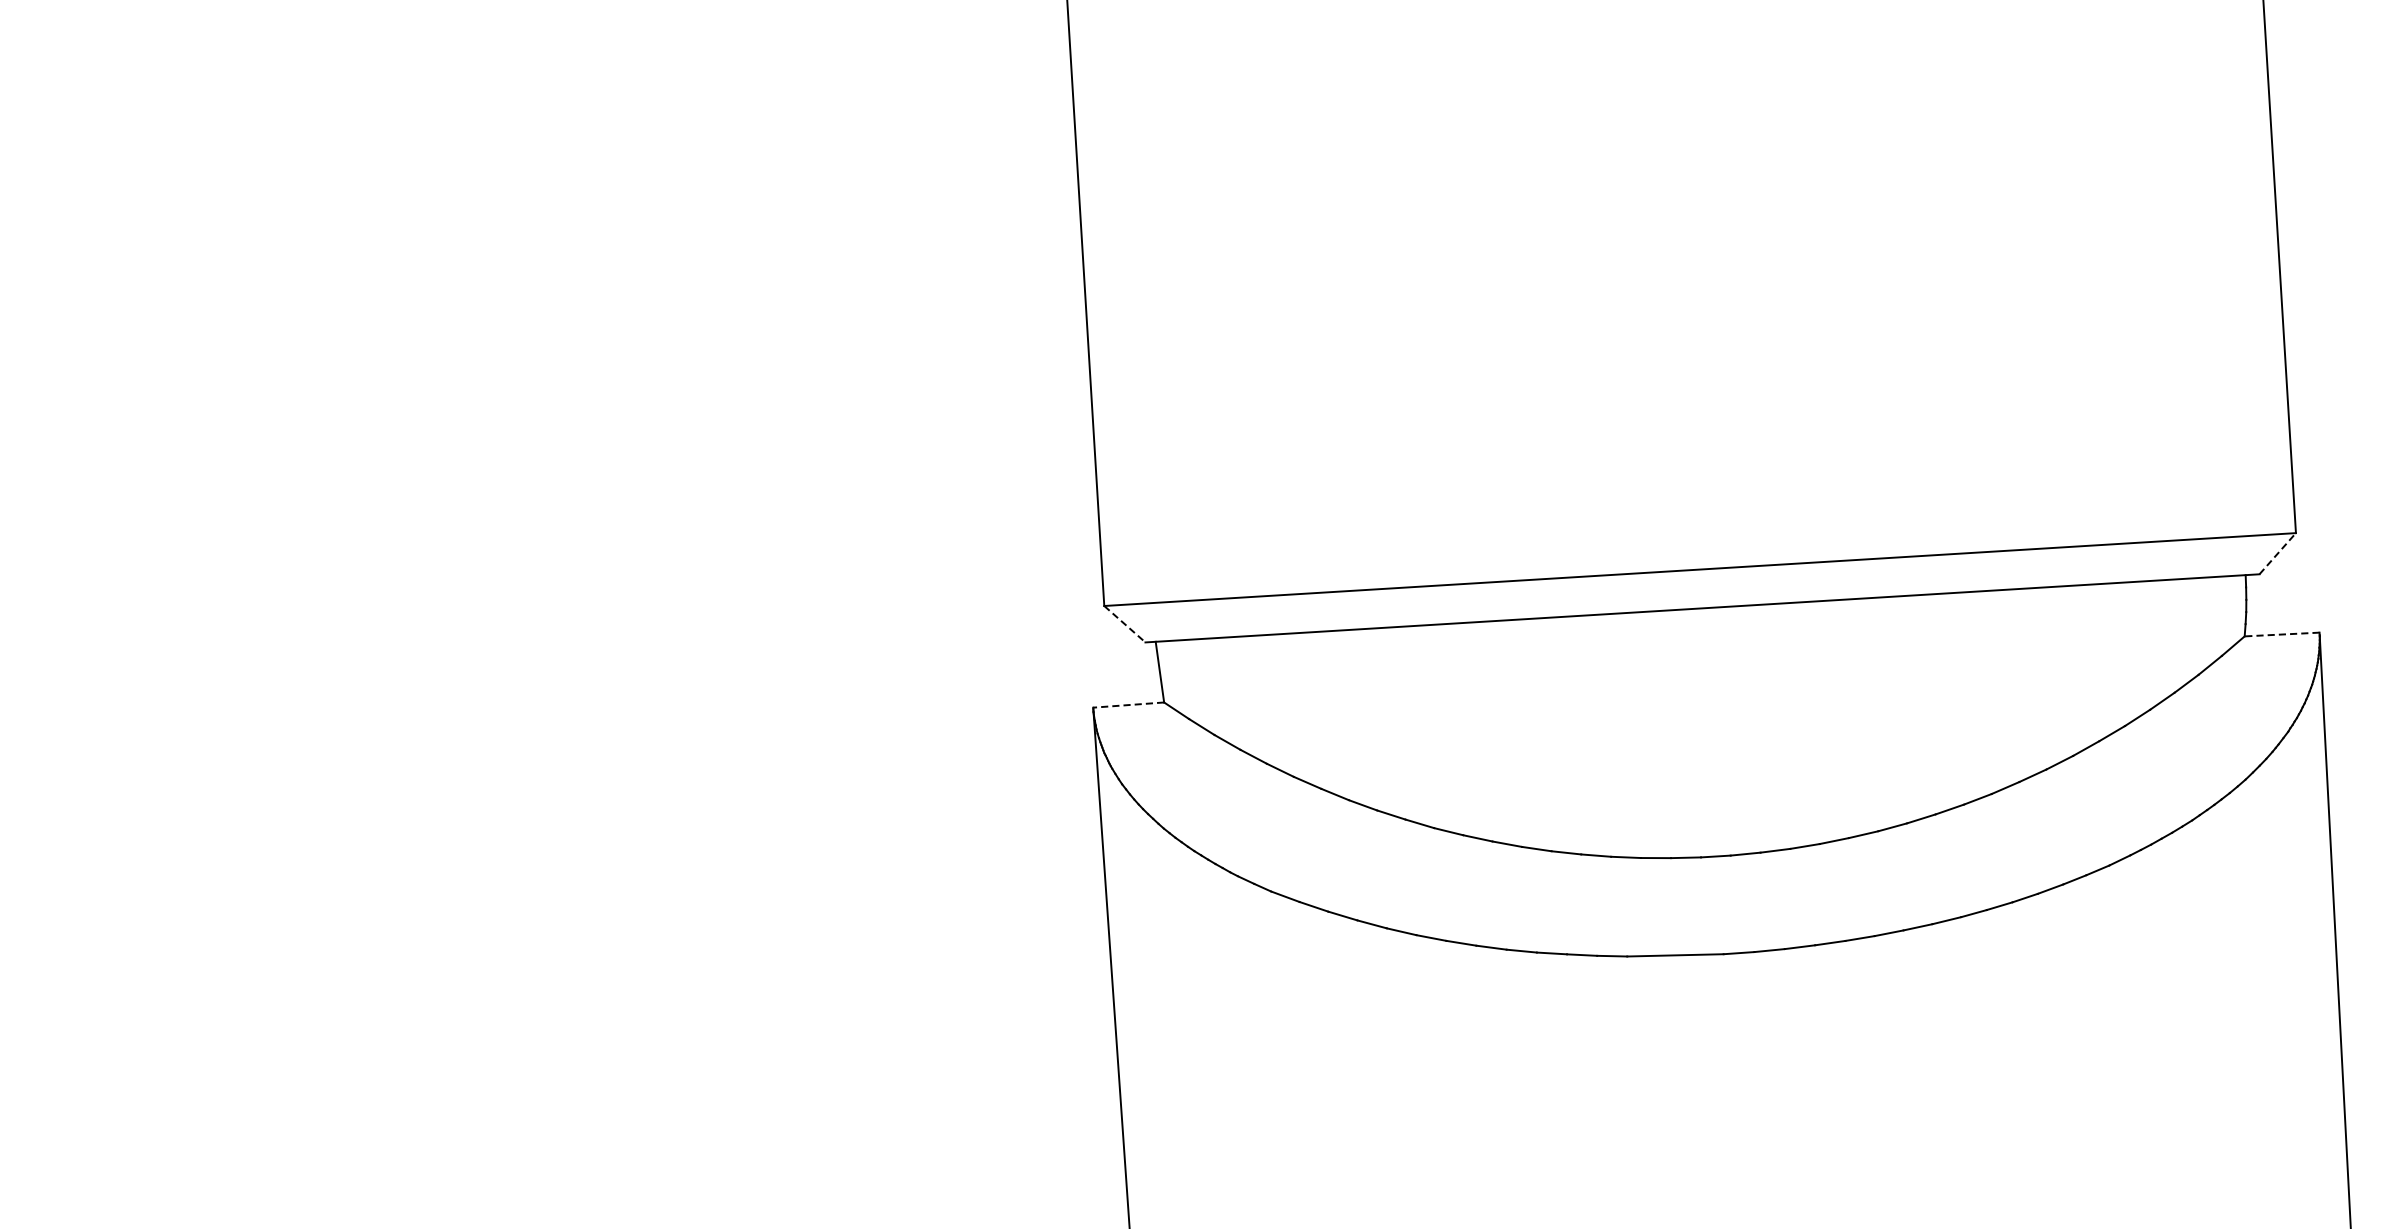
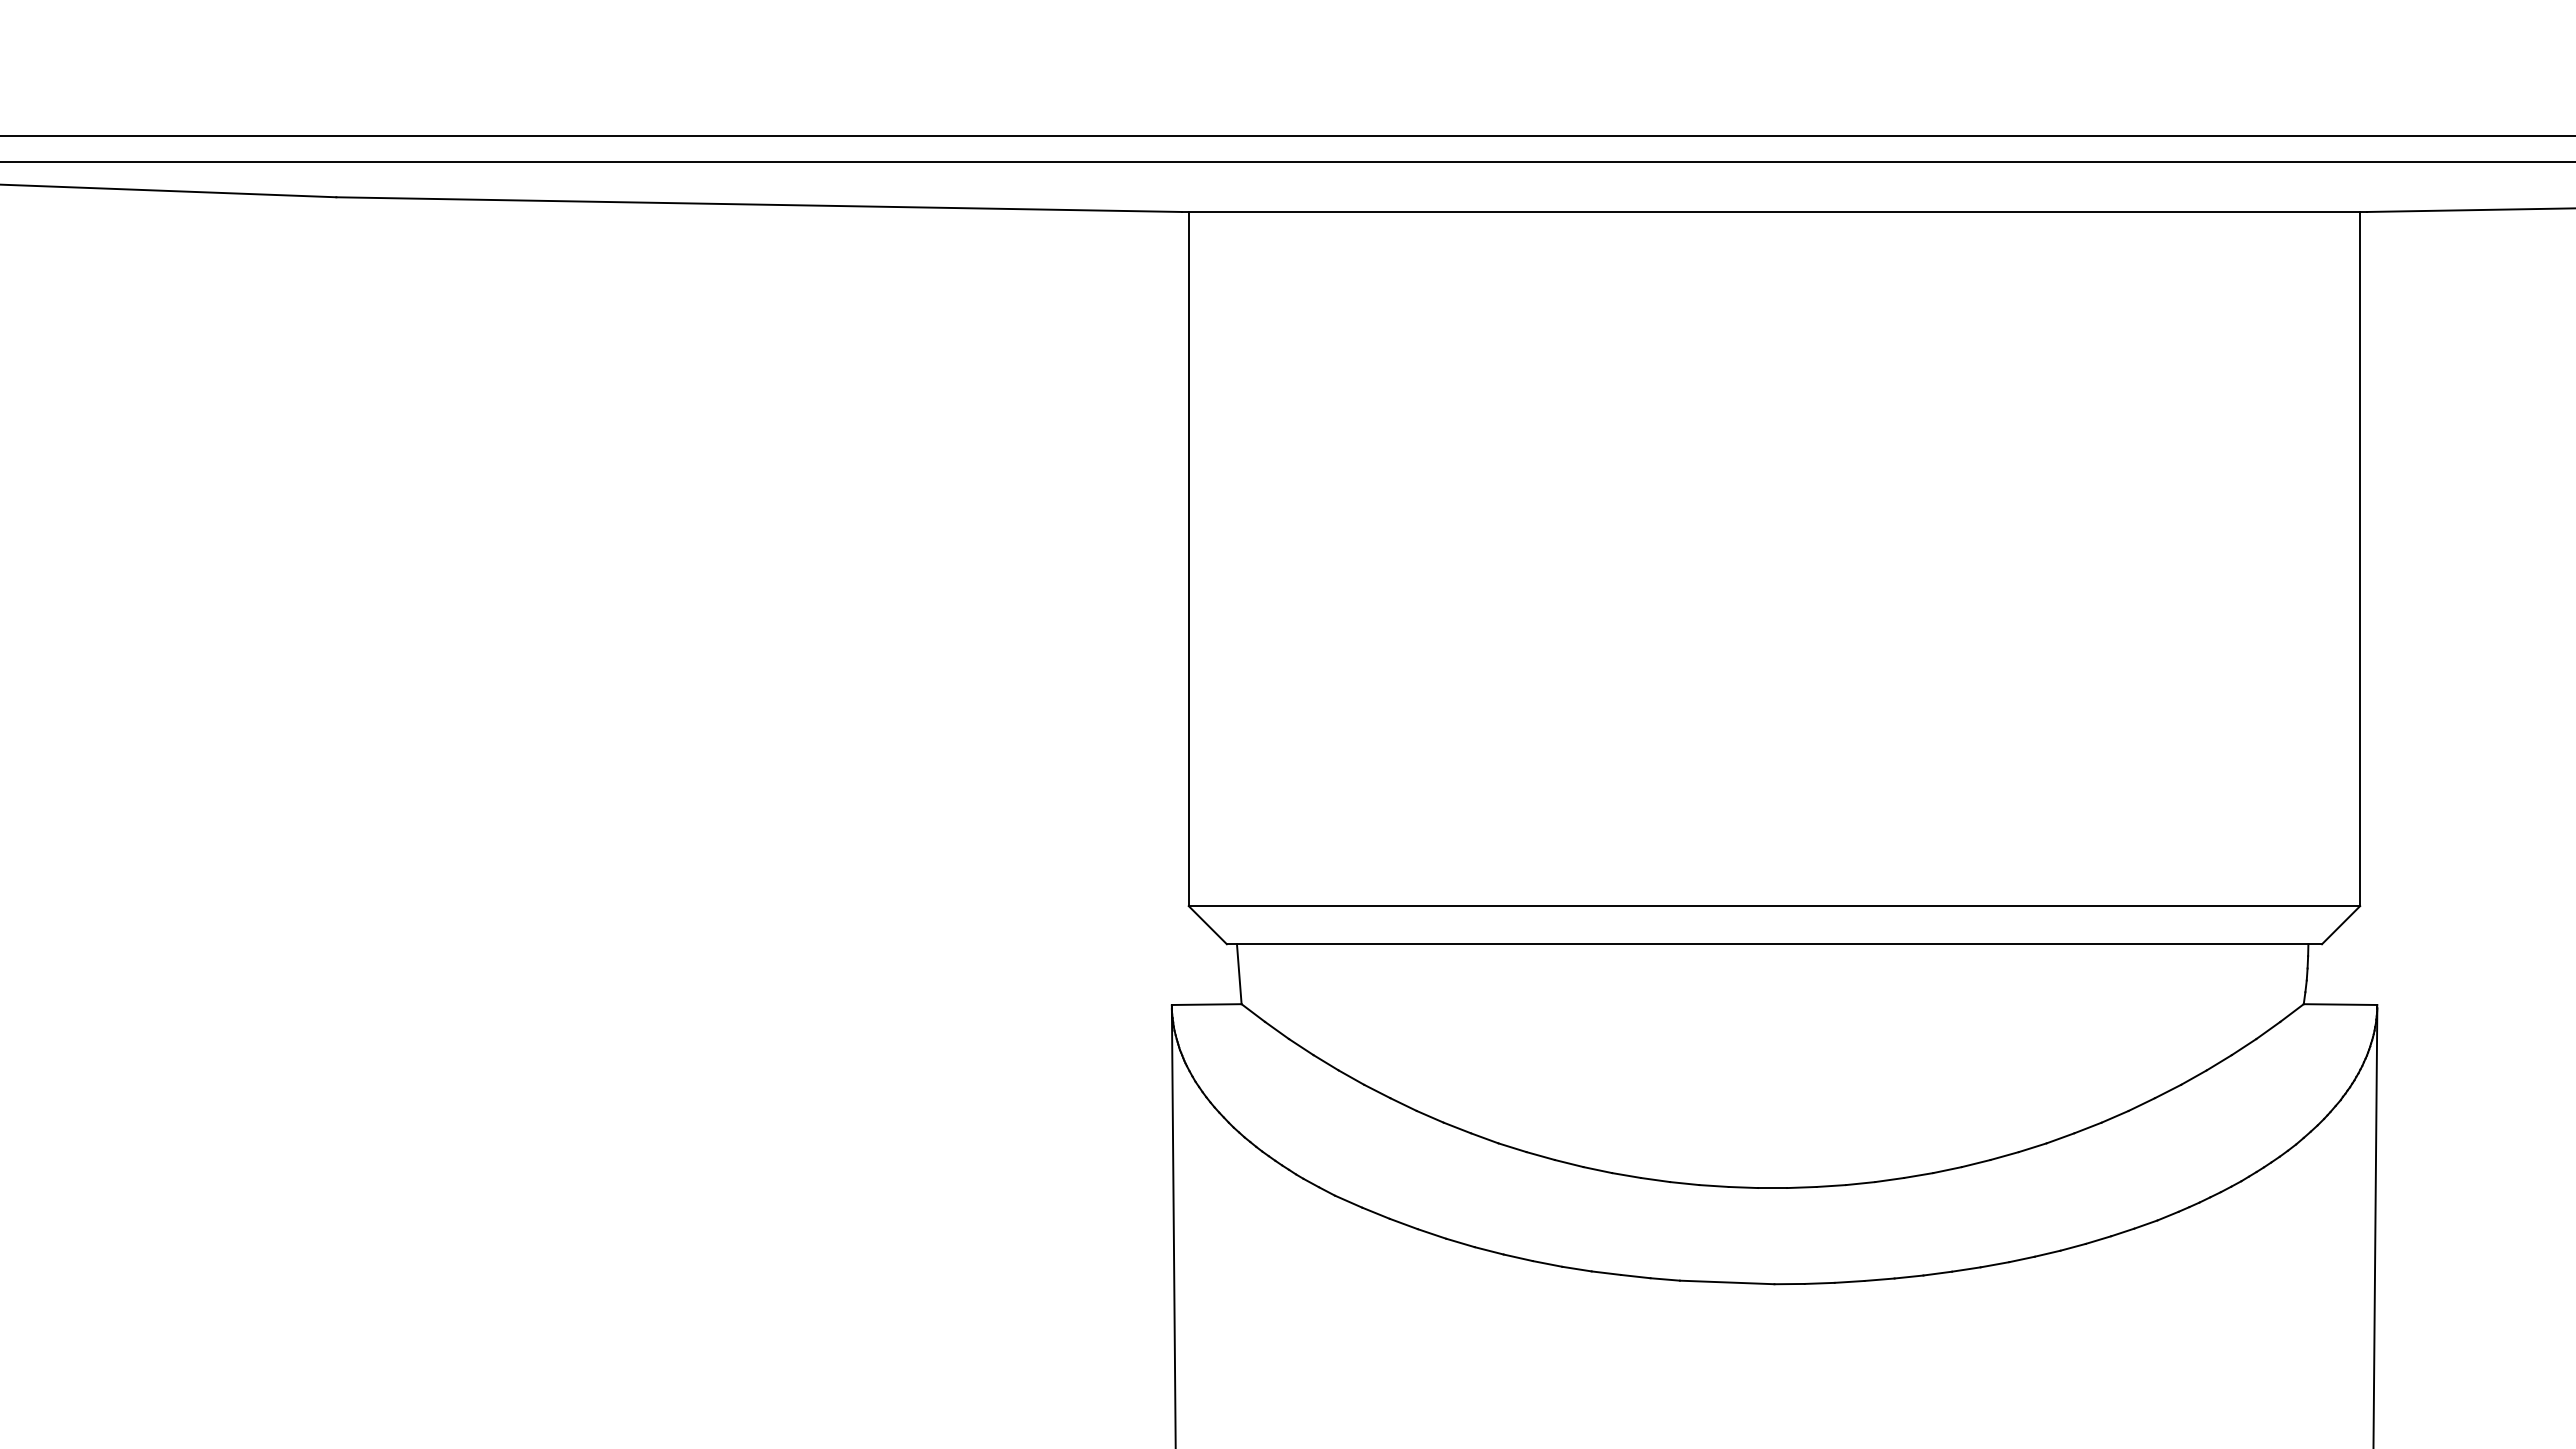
line: (2278, 554) -> (2341, 925), dashed -> solid
line: (1124, 624) -> (1207, 925), dashed -> solid
line: (2282, 634) -> (2340, 1004), dashed -> solid
line: (1128, 704) -> (1206, 1004), dashed -> solid

